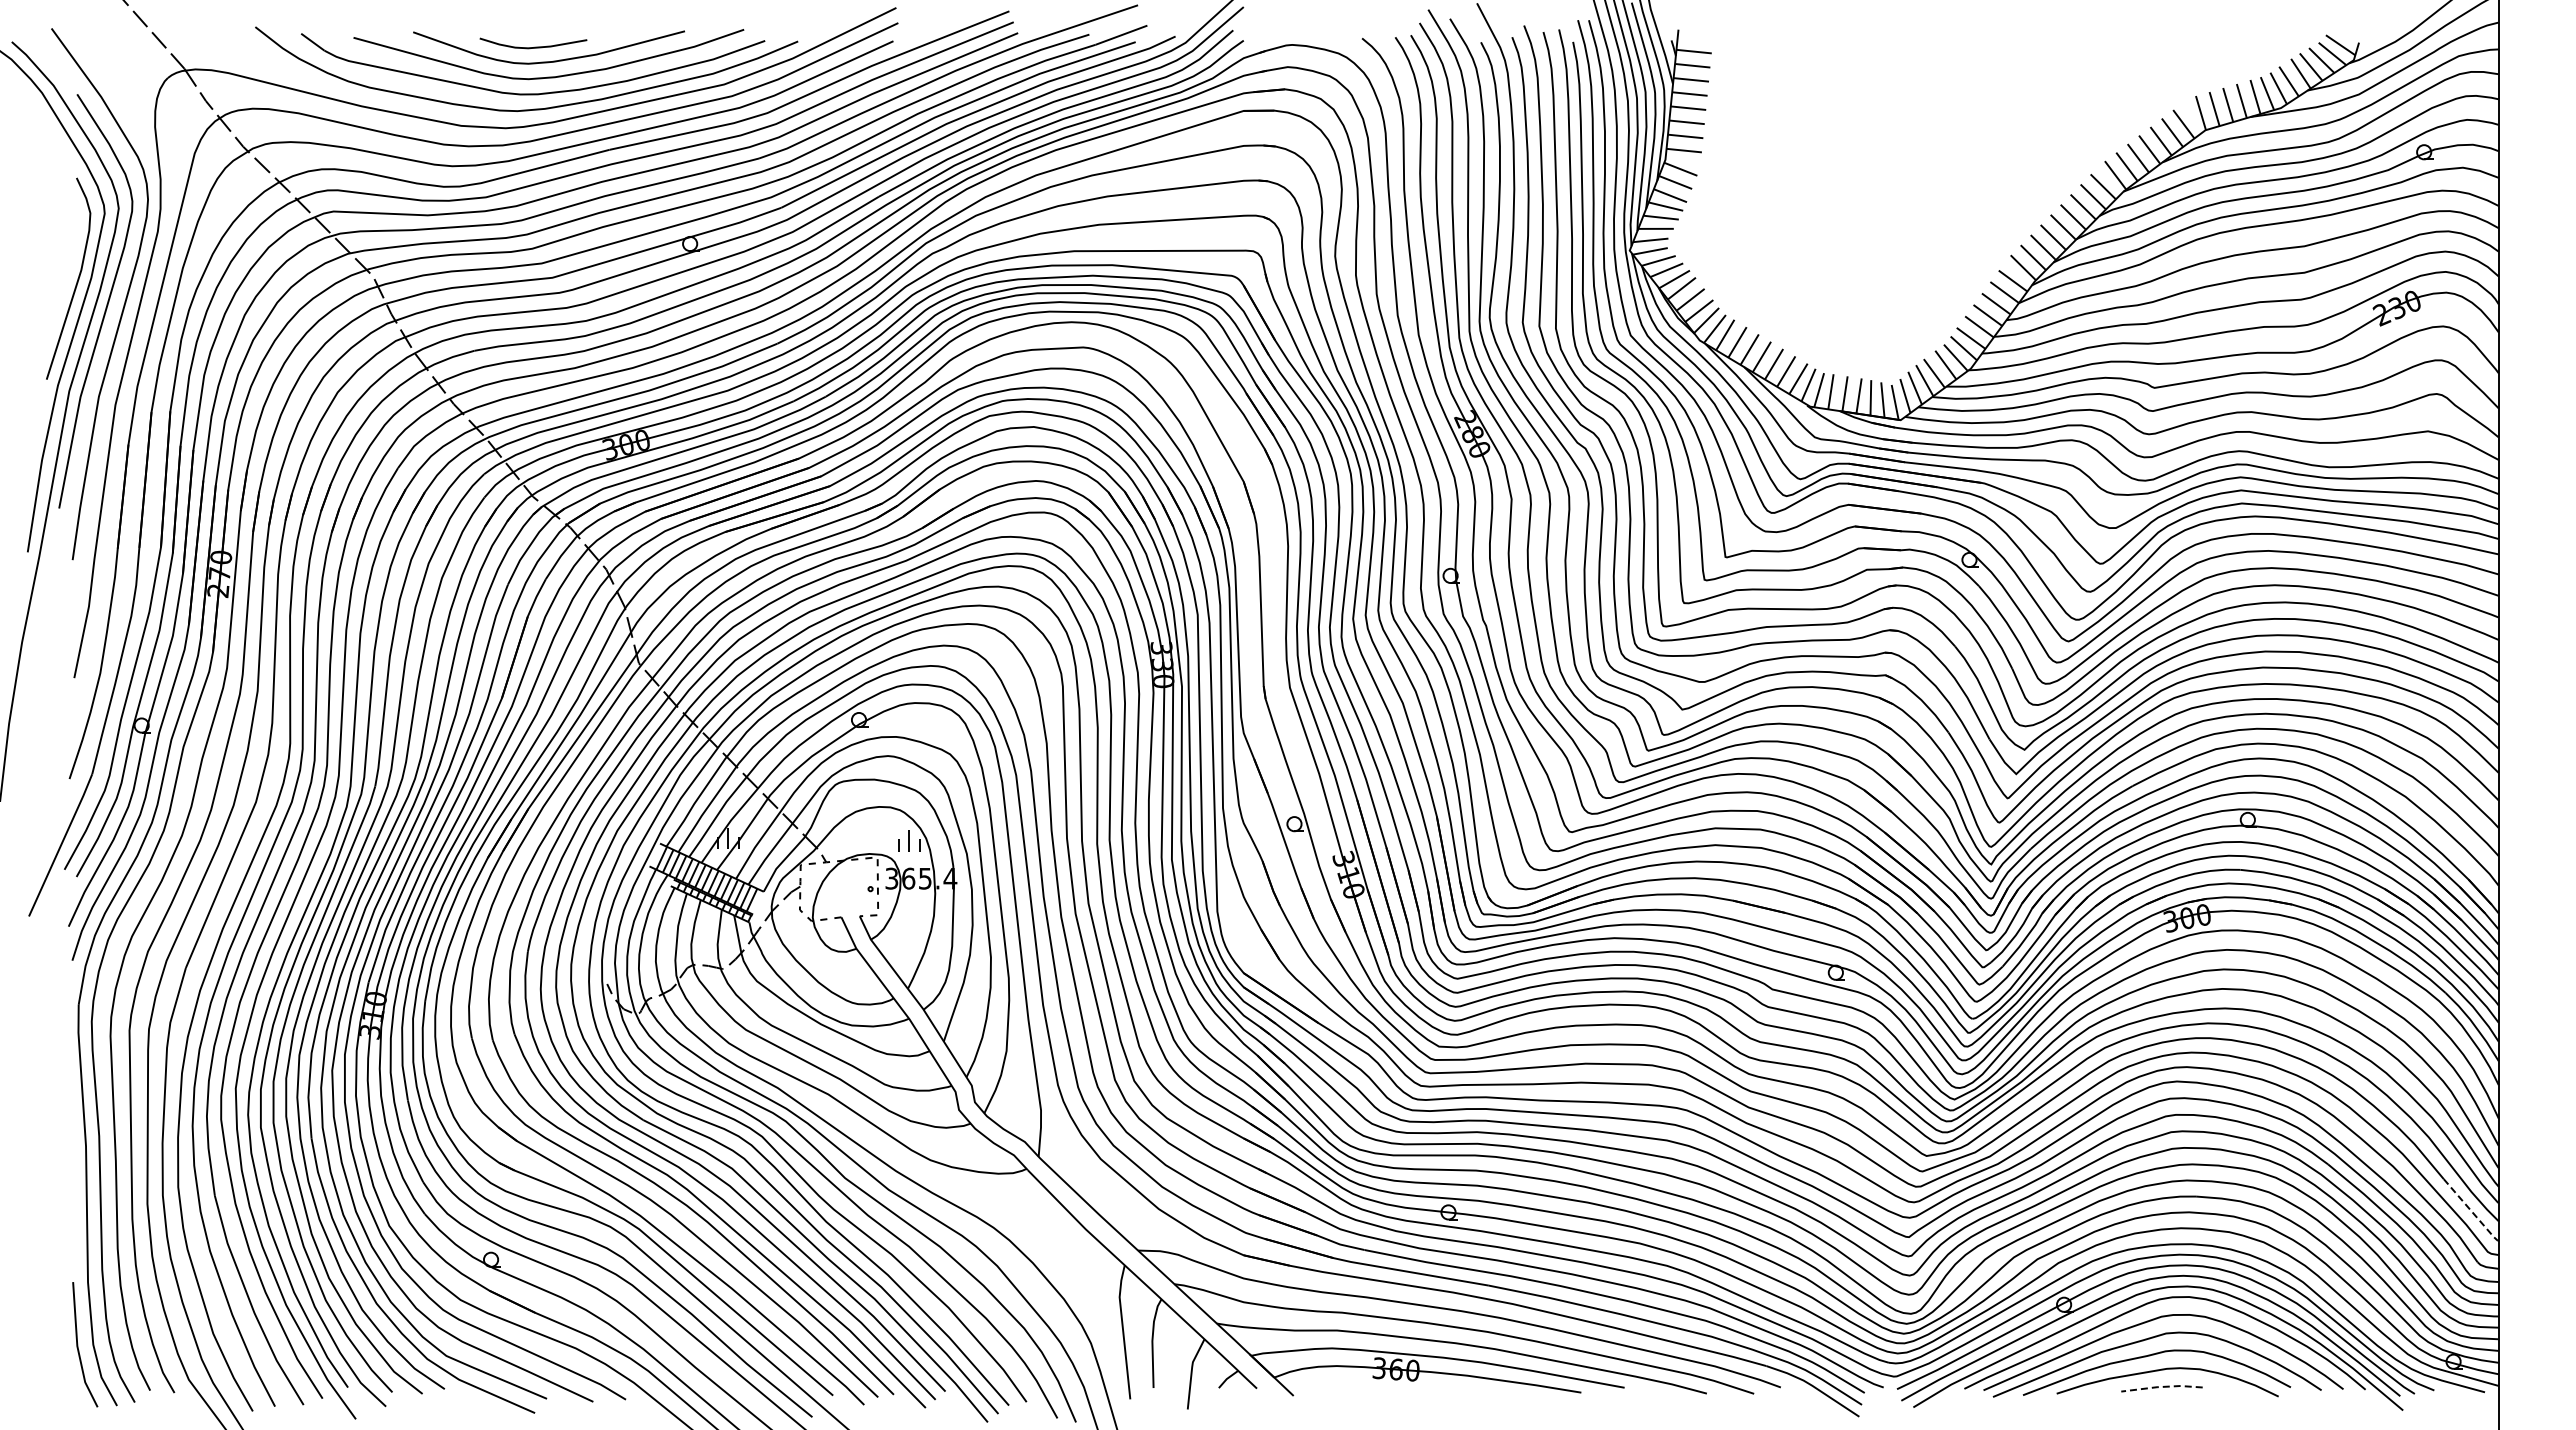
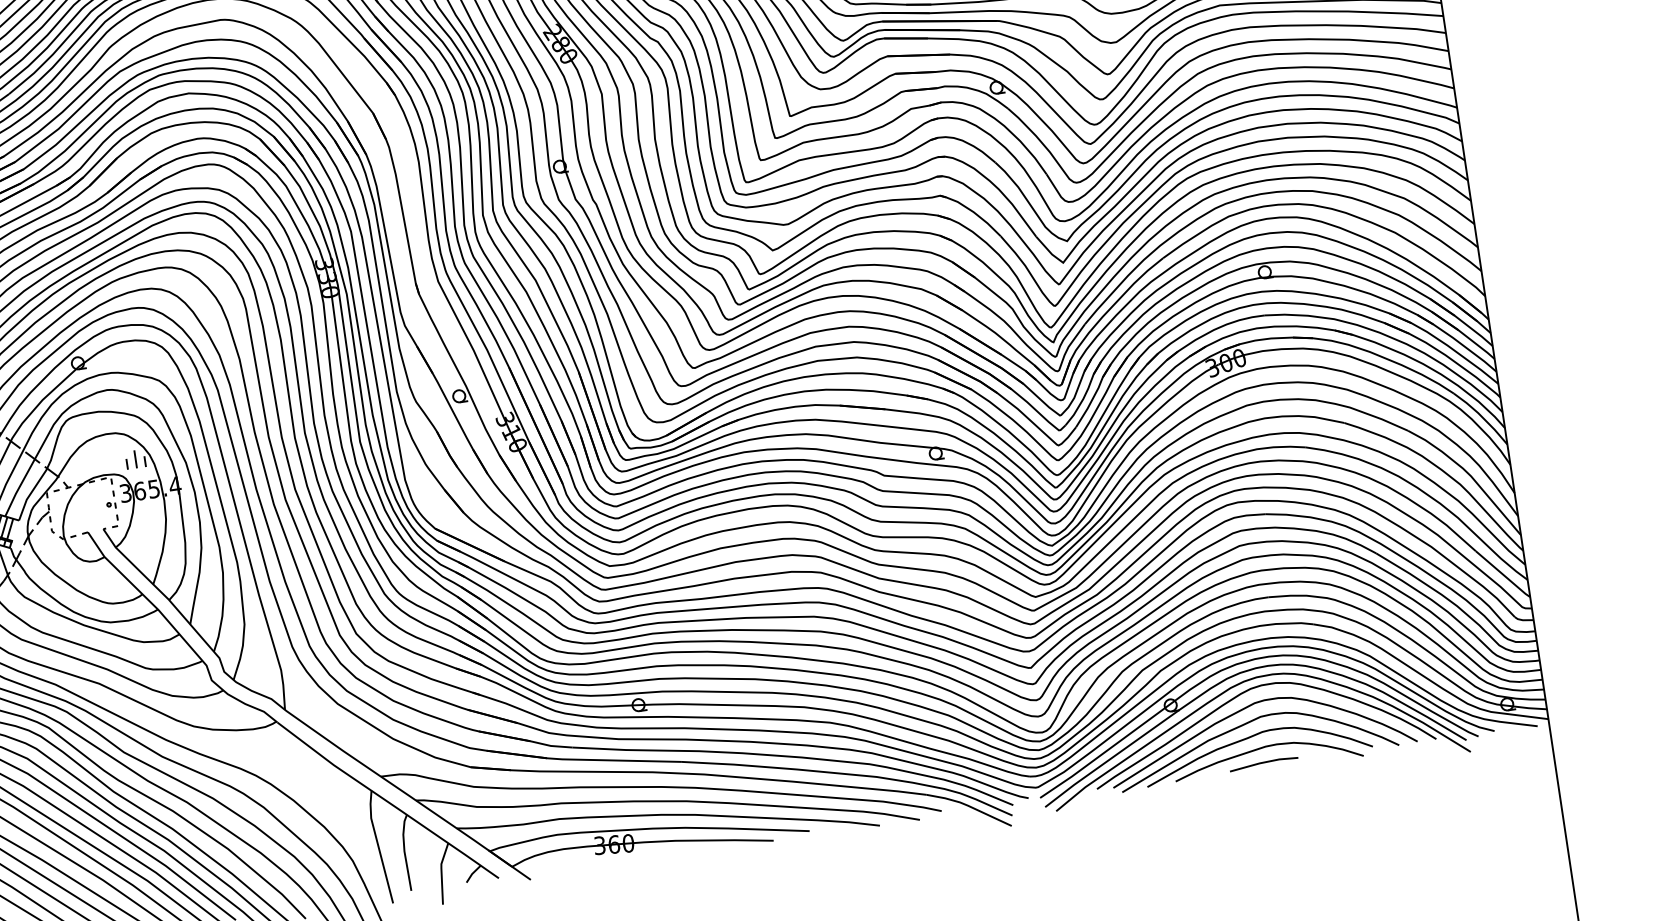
line: (2471, 1211) -> (1503, 575), dashed -> solid
line: (2161, 1386) -> (1263, 762), dashed -> solid

